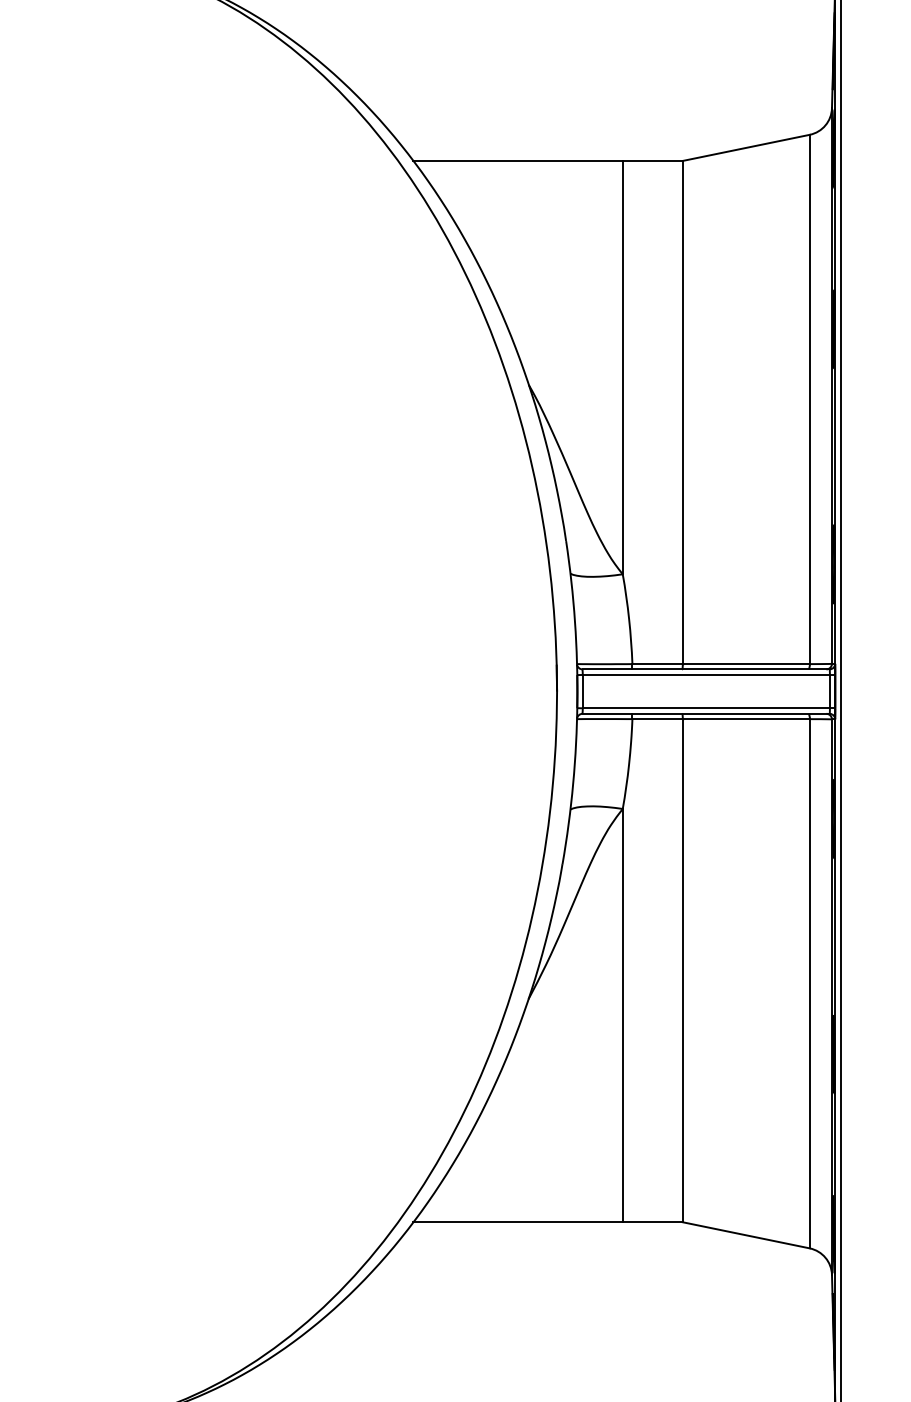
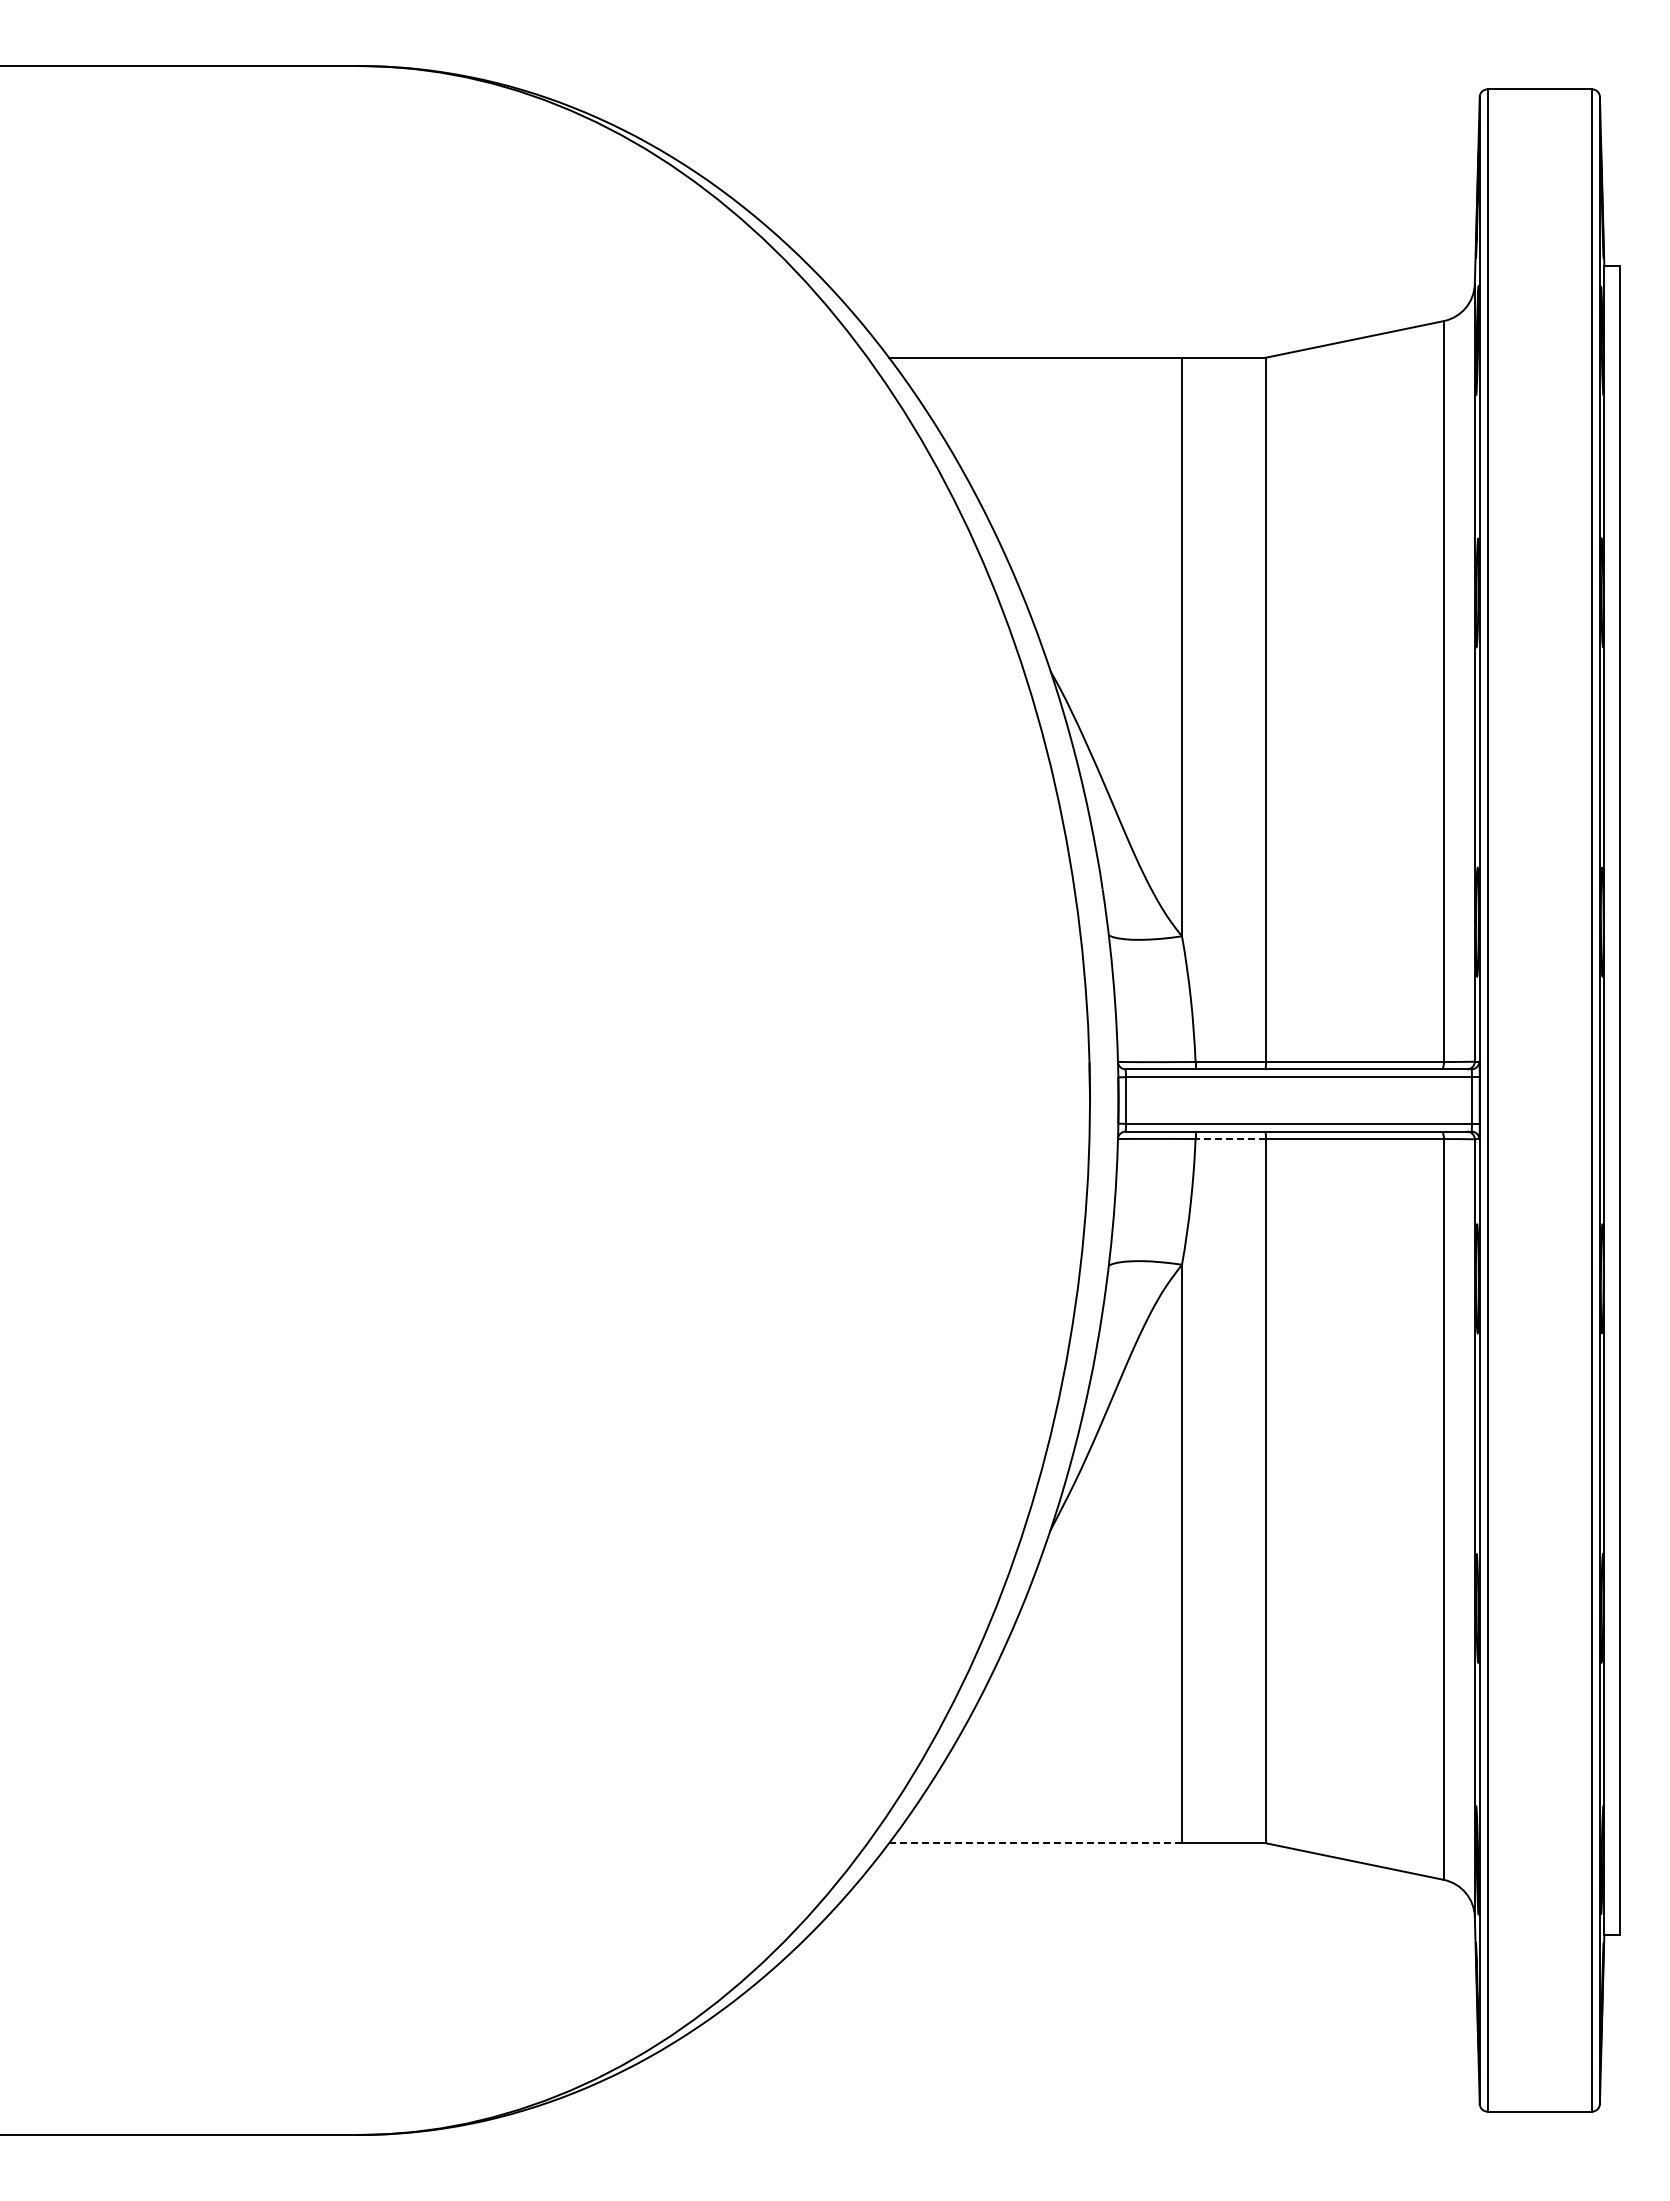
line: (657, 718) -> (1230, 1138), solid -> dashed
line: (518, 1222) -> (1035, 1843), solid -> dashed

